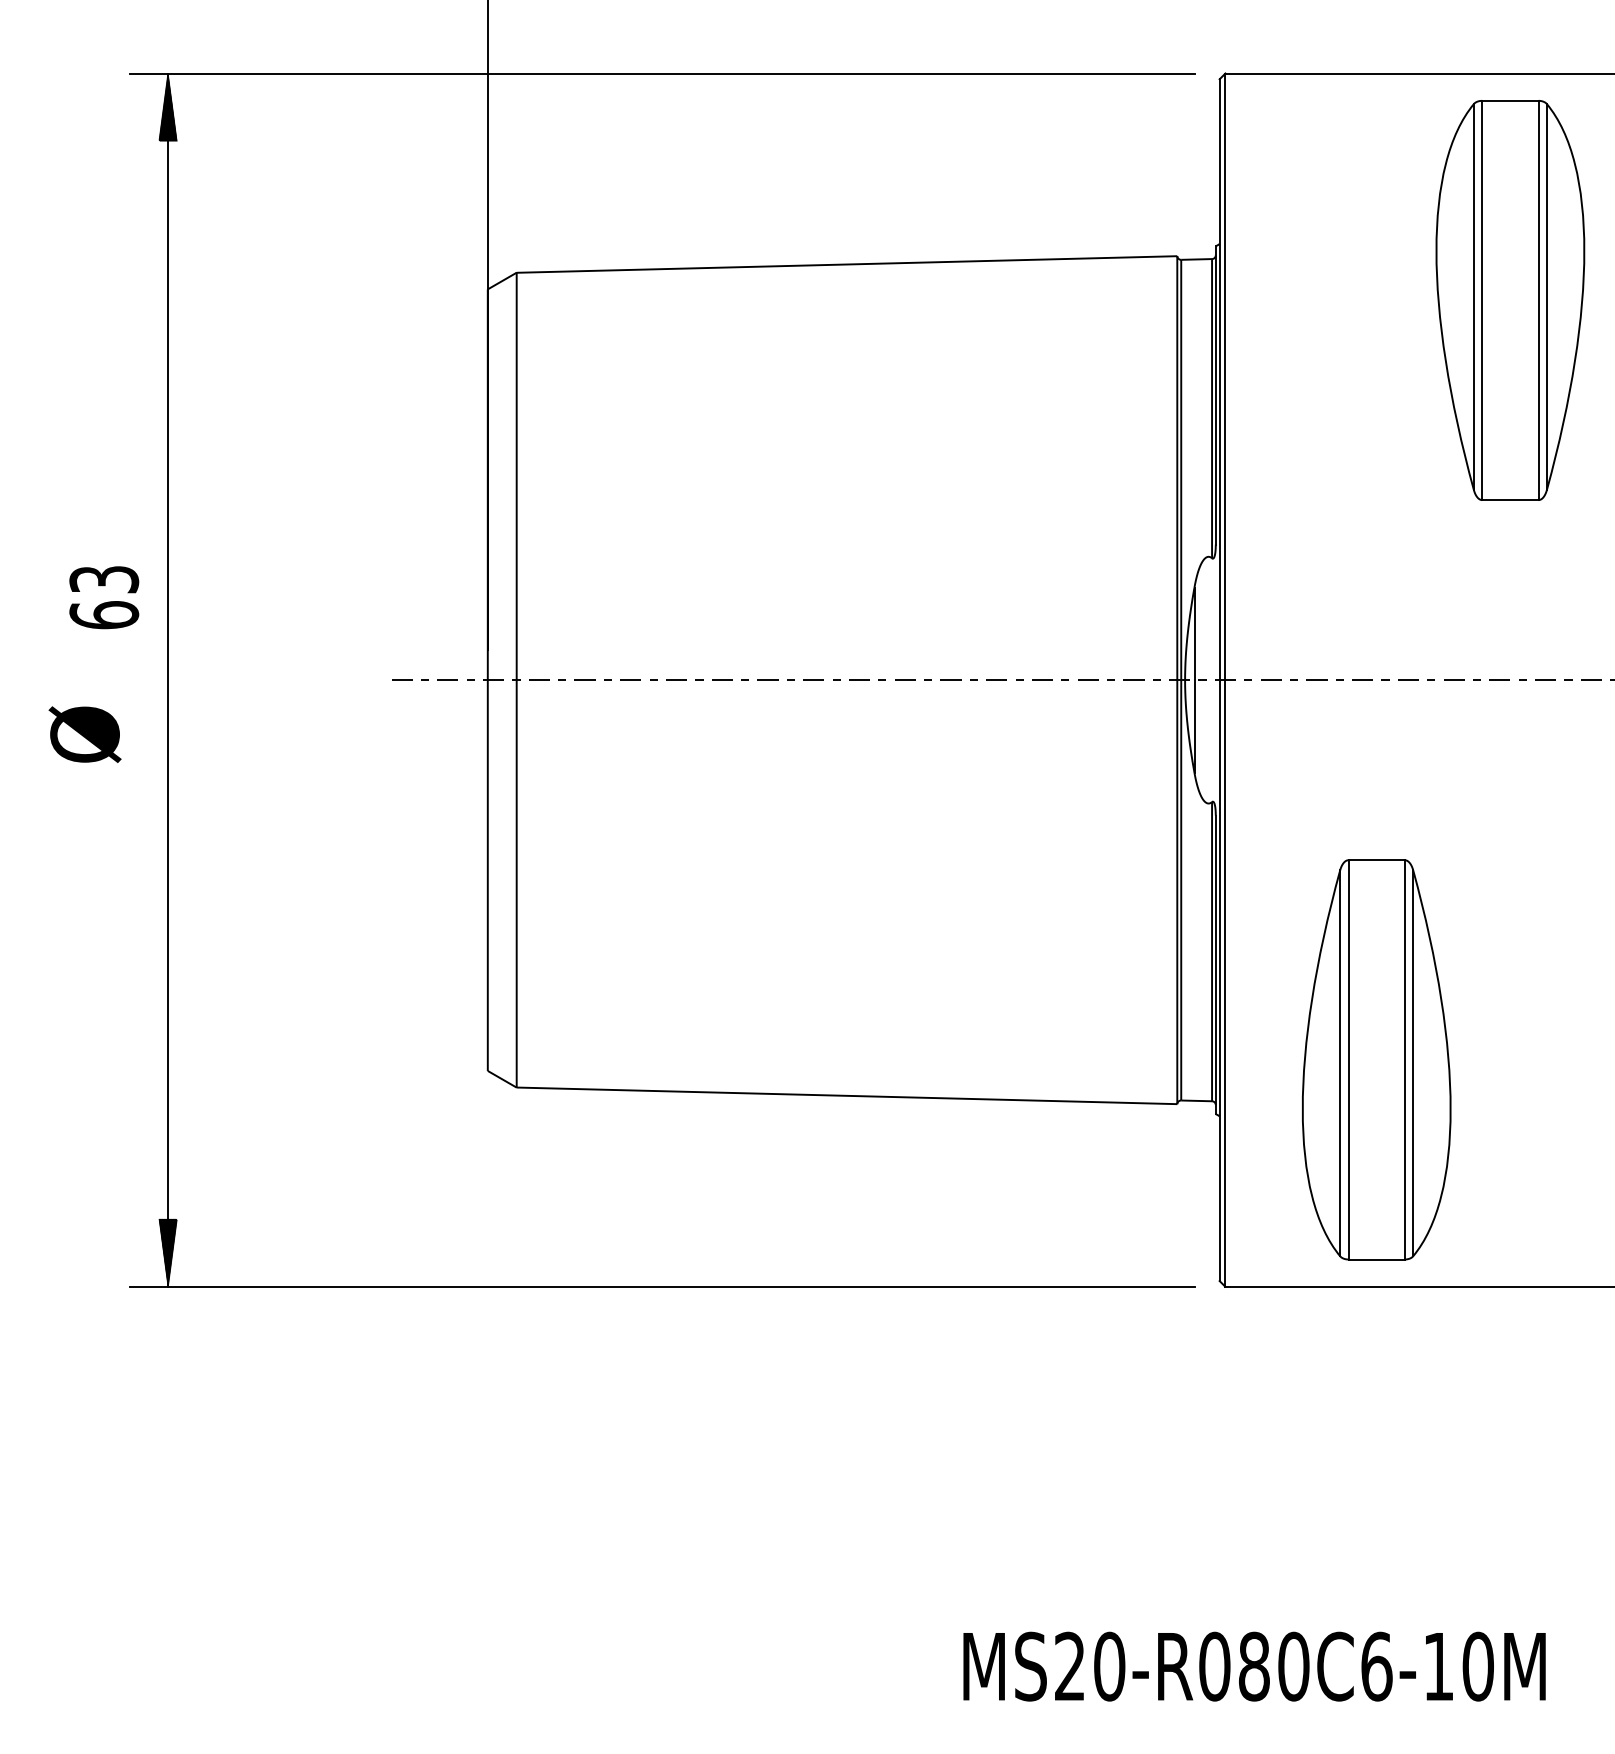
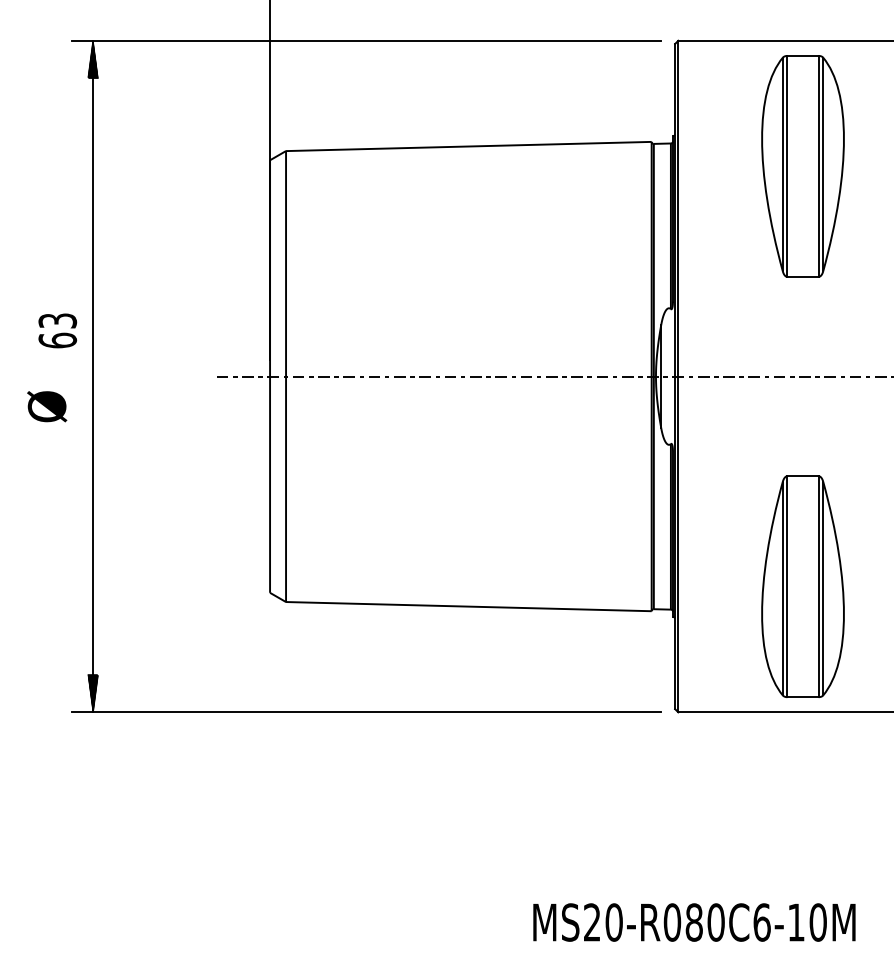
part: (1509, 300) -> (802, 166), moved
part: (1375, 1059) -> (802, 586), moved

